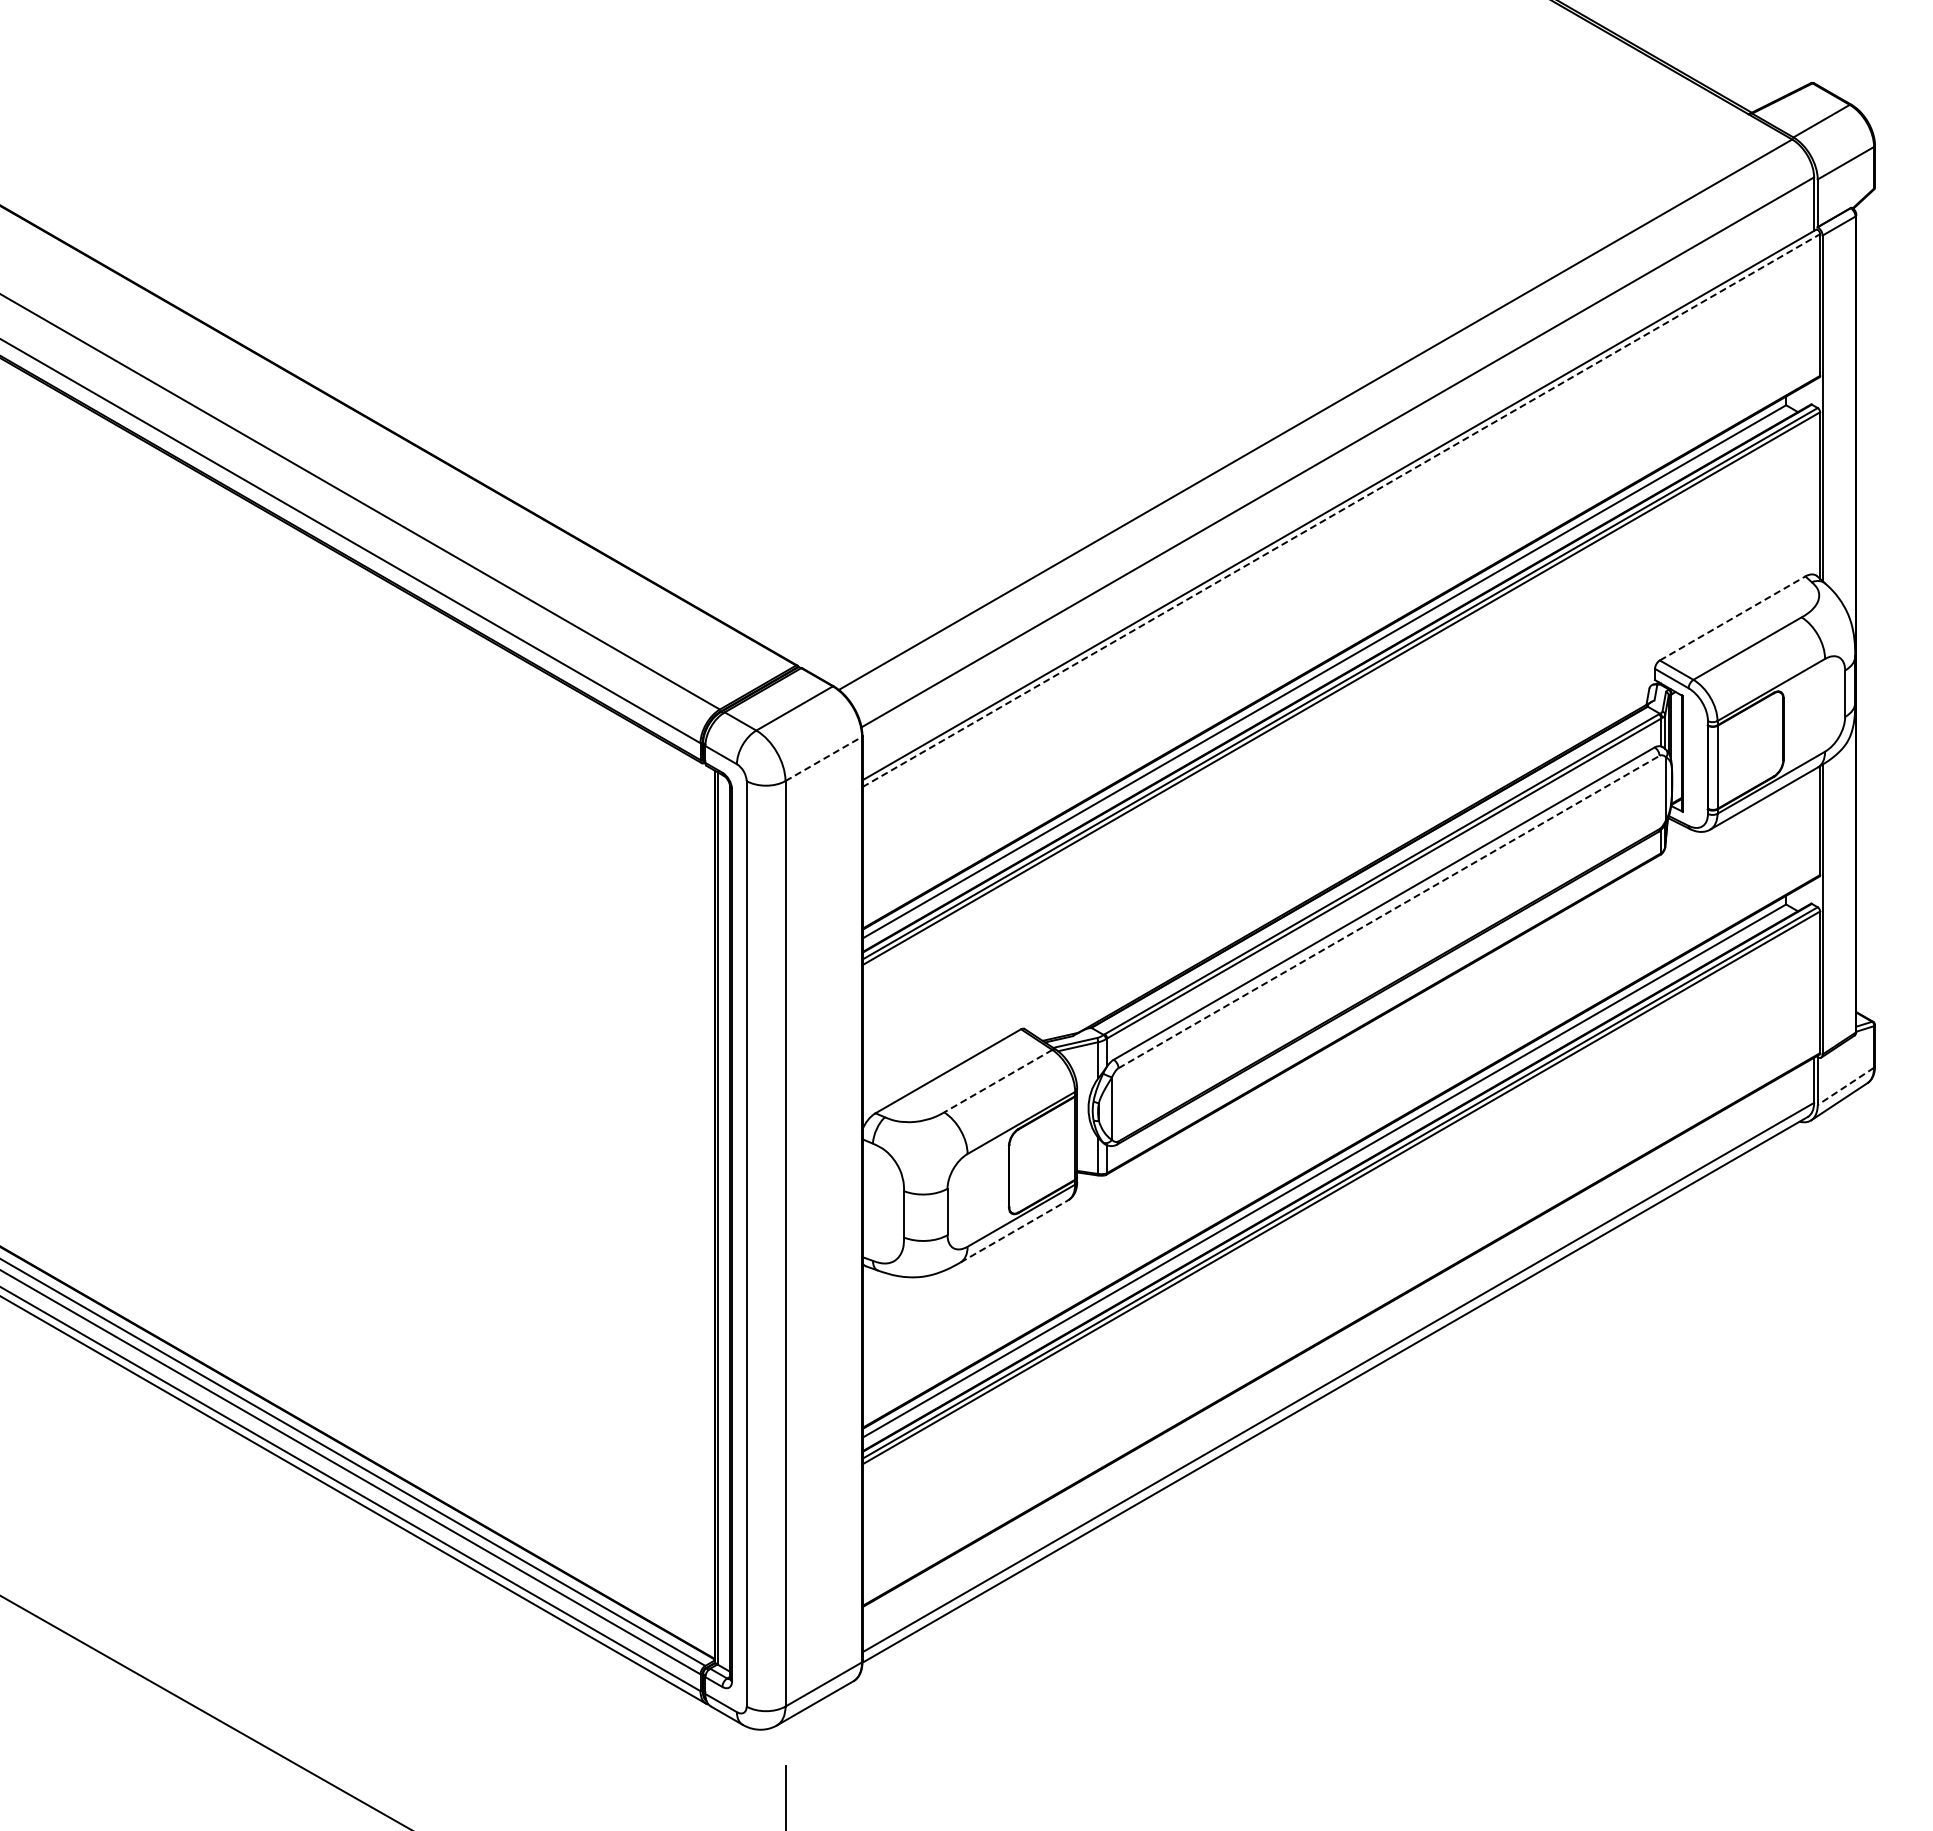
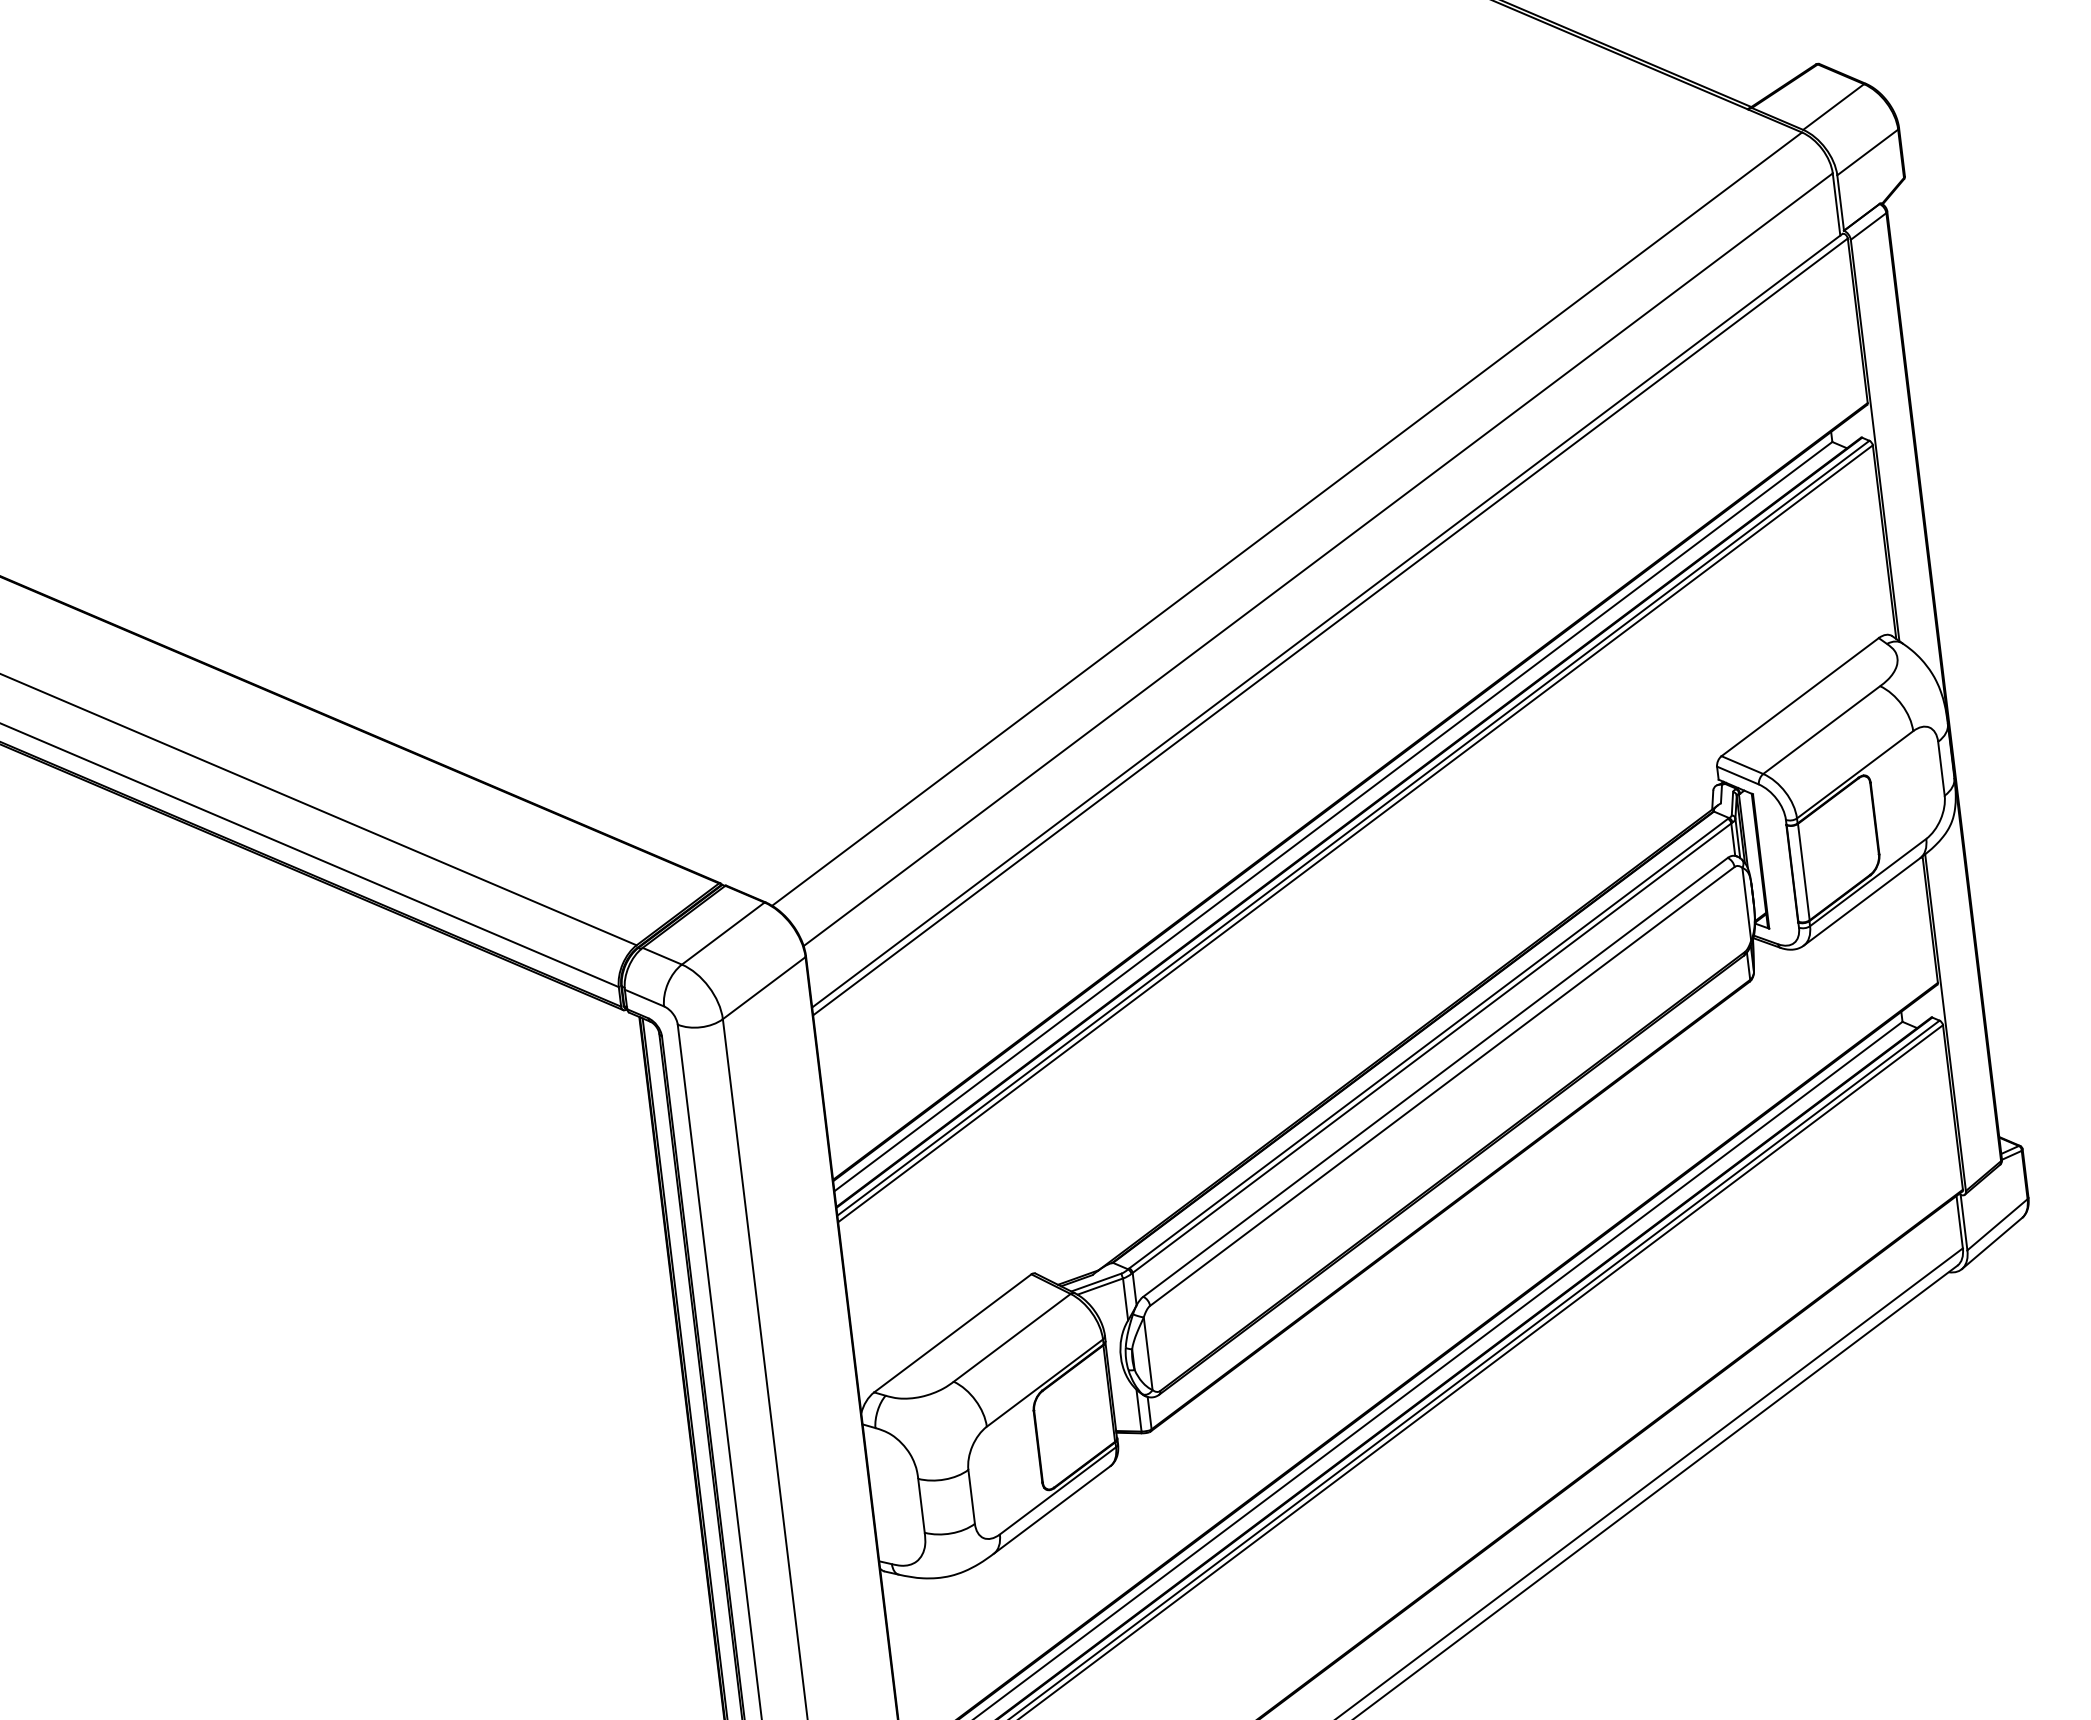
line: (1341, 510) -> (1330, 626), dashed -> solid
line: (1733, 618) -> (1801, 697), dashed -> solid
line: (824, 758) -> (765, 987), dashed -> solid
line: (1389, 911) -> (1442, 1085), dashed -> solid
line: (997, 1081) -> (1011, 1338), dashed -> solid
line: (1845, 1086) -> (1997, 1224), dashed -> solid
line: (1014, 1231) -> (1052, 1510), dashed -> solid

